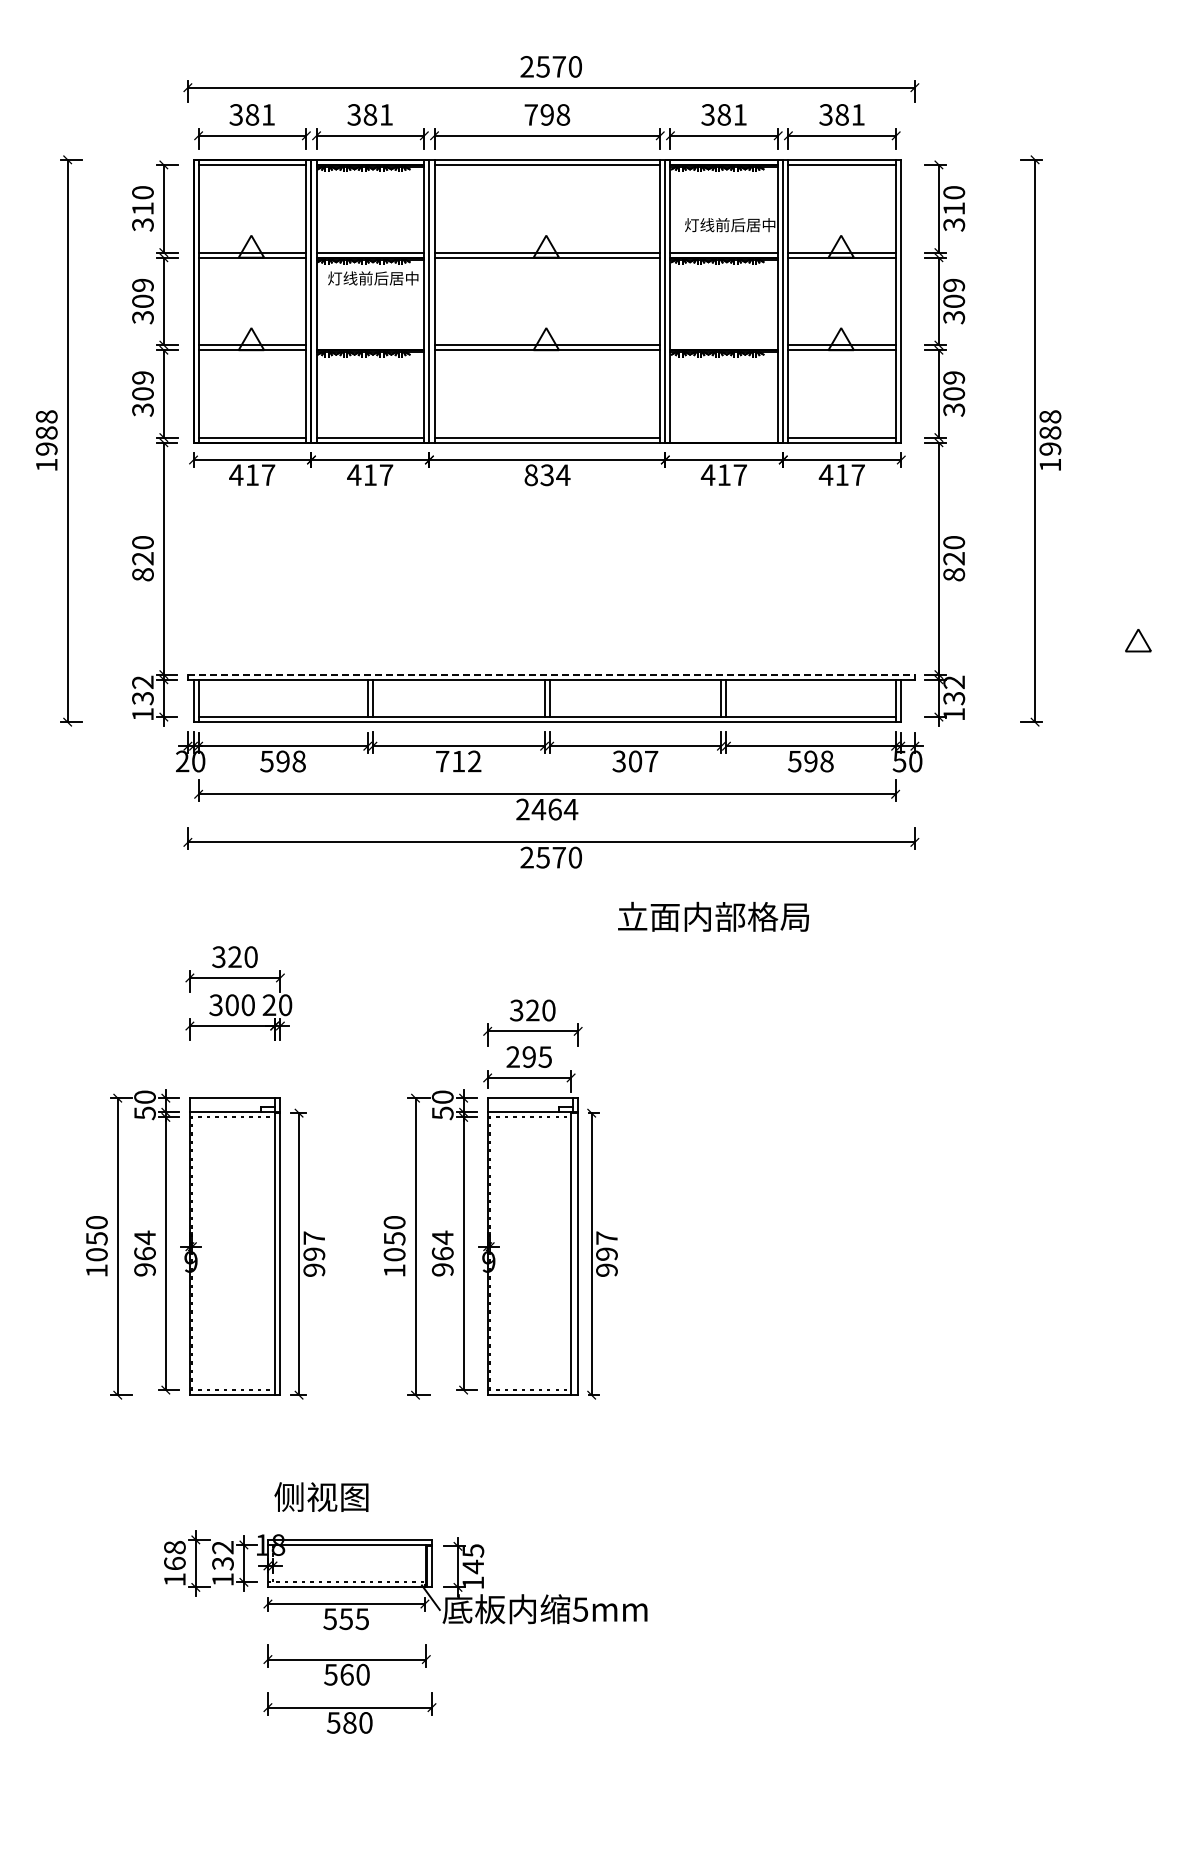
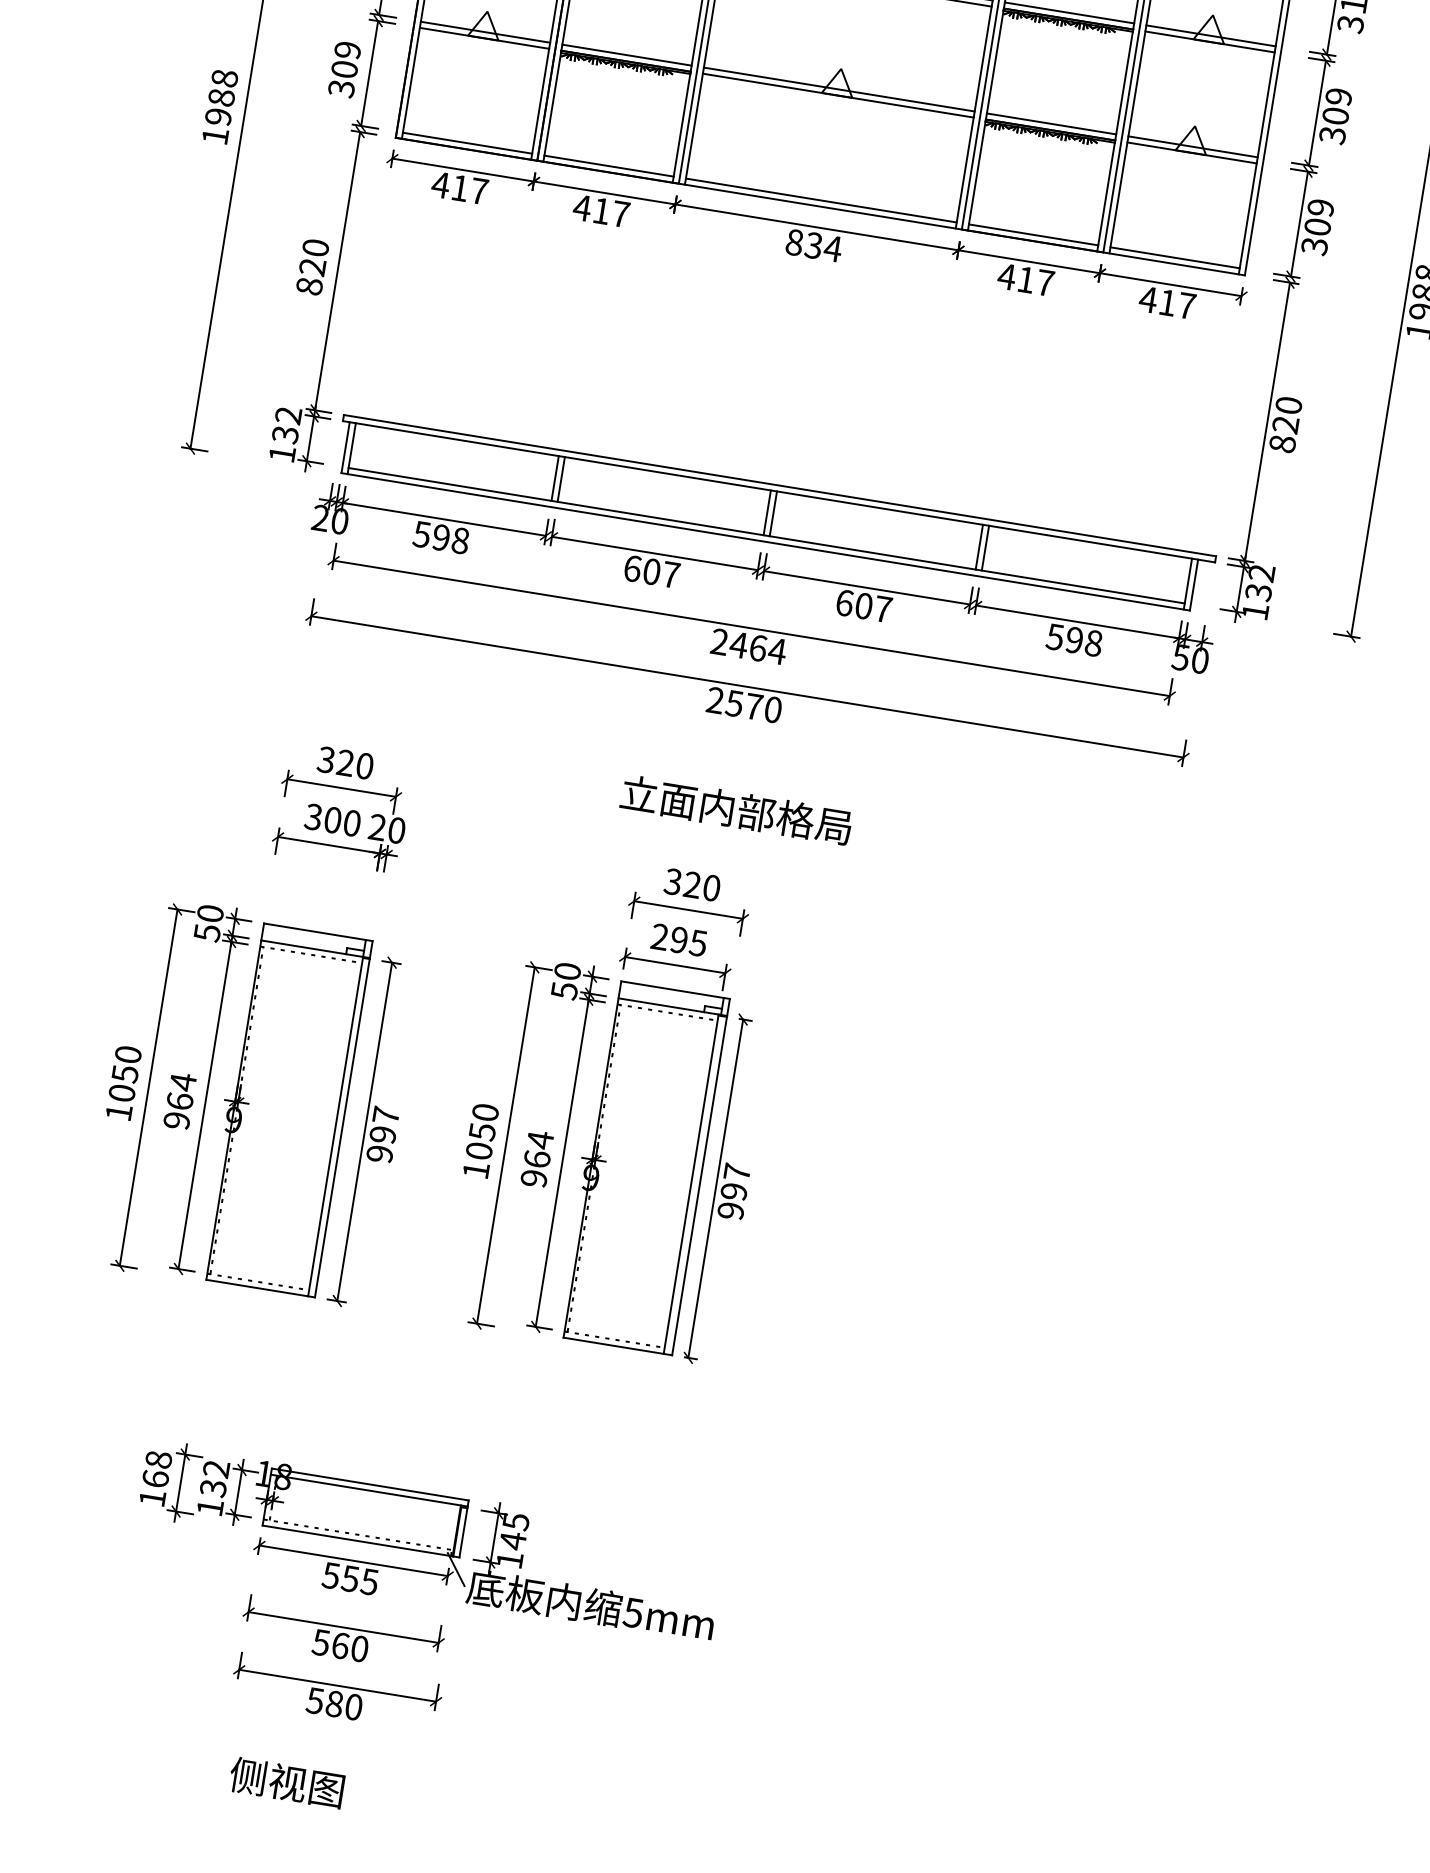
line: (370, 345) -> (626, 55), added
line: (724, 345) -> (1051, 124), added
line: (724, 437) -> (1033, 234), added
line: (551, 674) -> (780, 485), dashed -> solid
text: (458, 761) -> (651, 571), 712 -> 607
text: (619, 761) -> (844, 603), 307 -> 607
text: (713, 916) -> (736, 809), moved
text: (321, 1496) -> (287, 1782), moved

